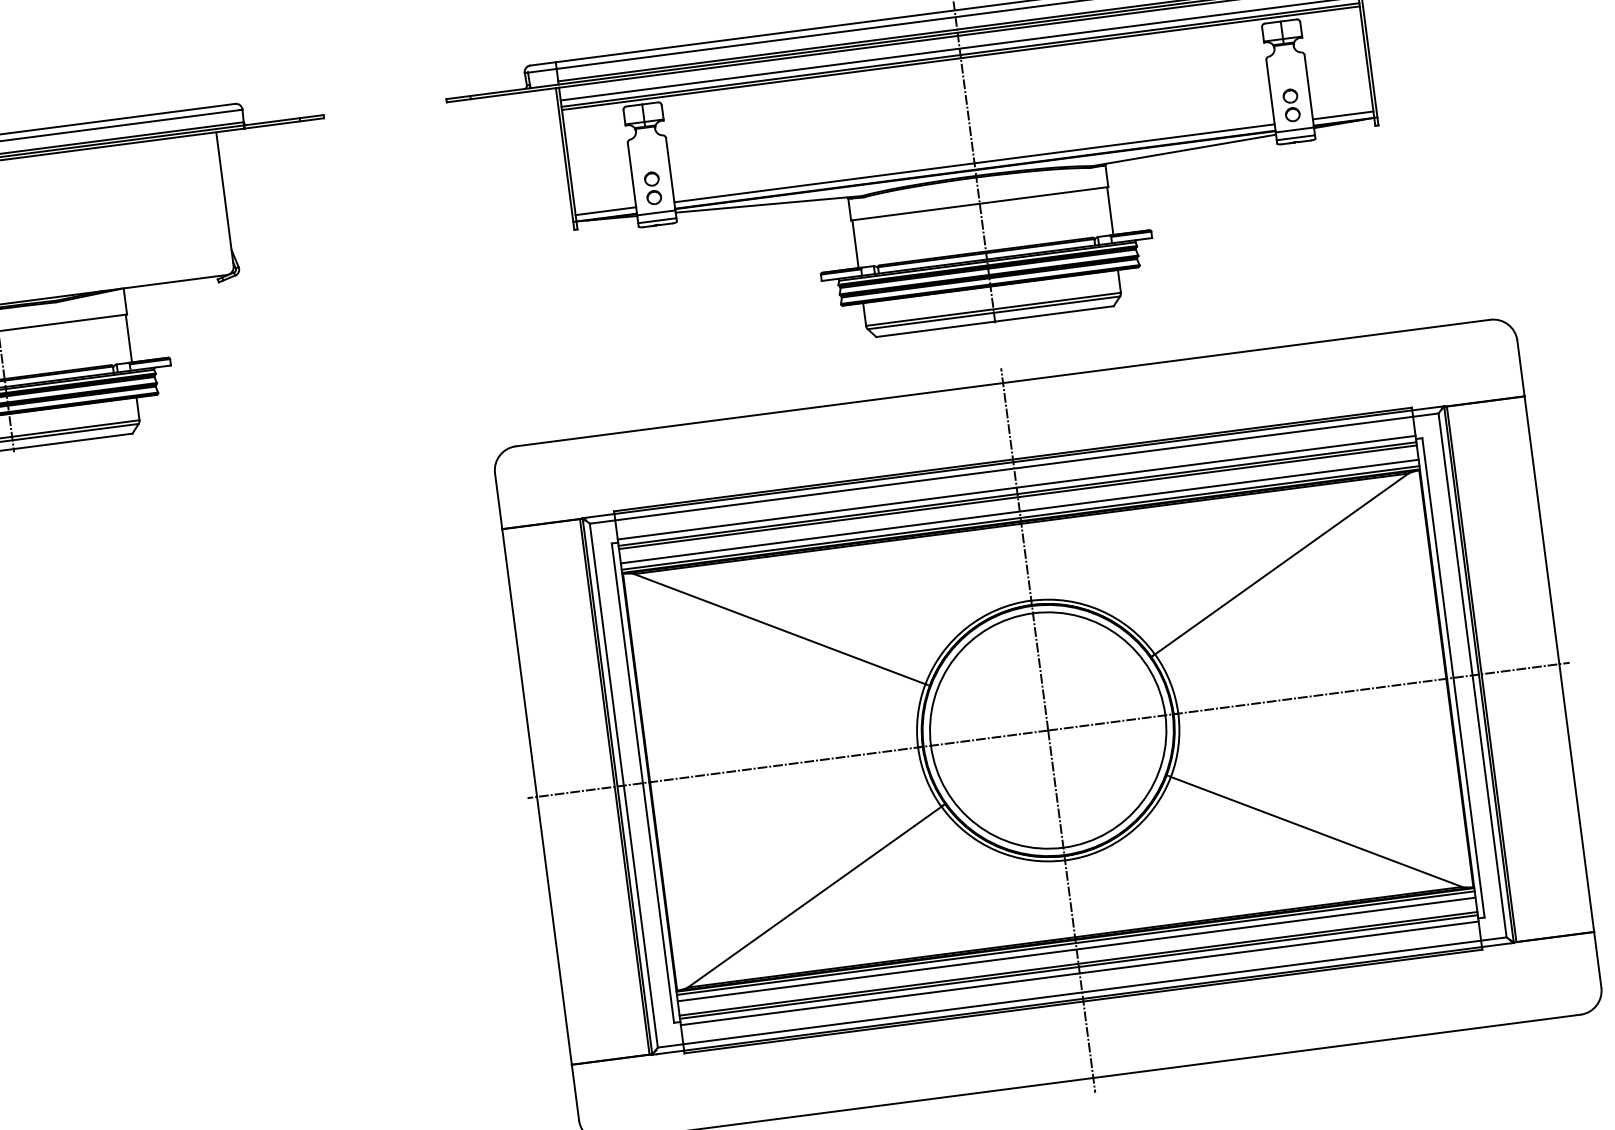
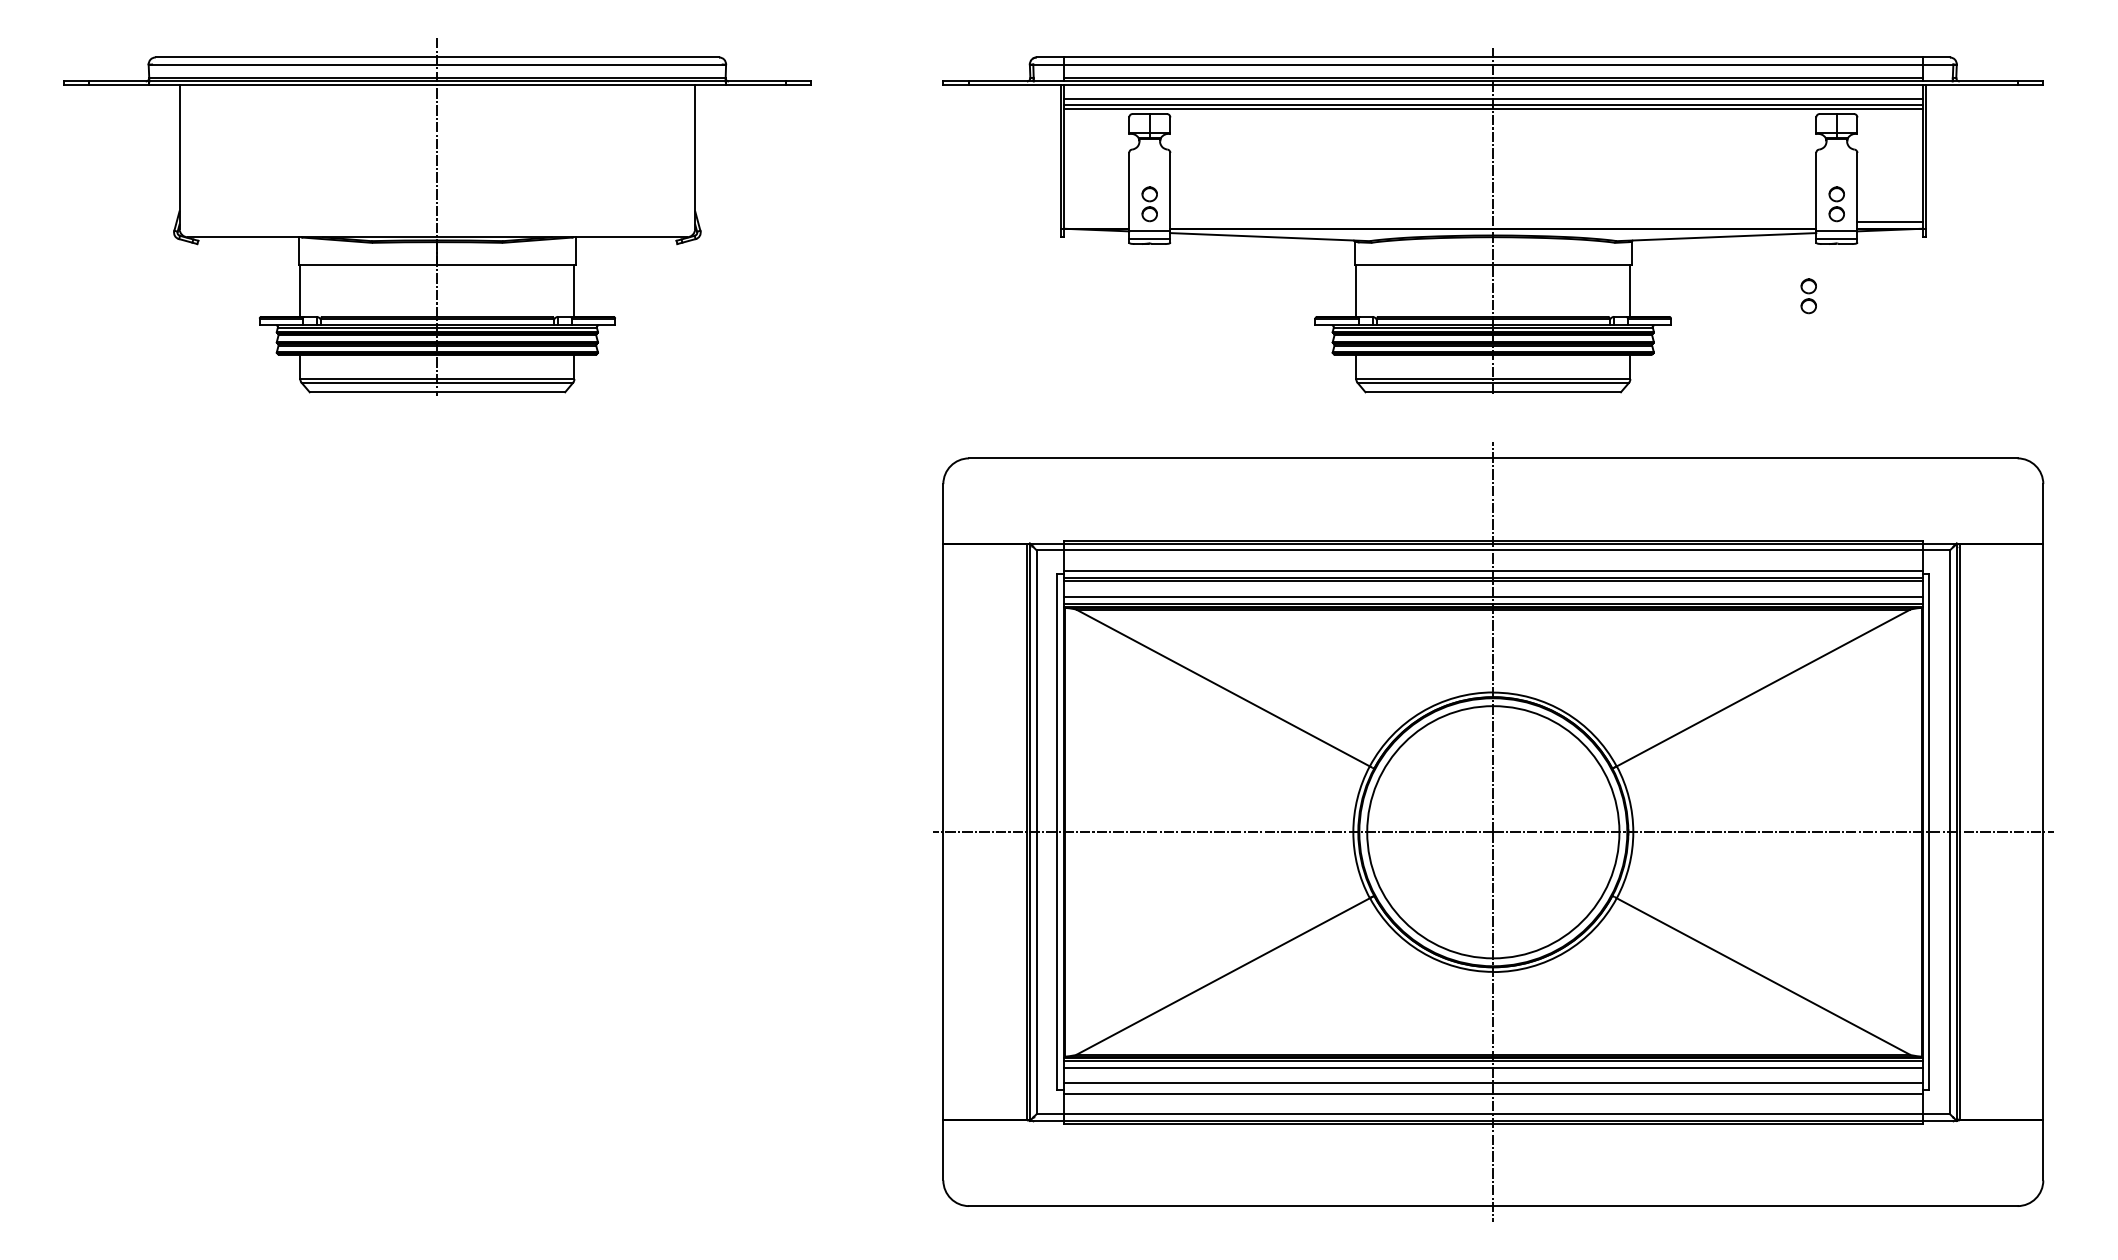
line: (974, 162) -> (1493, 221), removed
part: (1276, 194) -> (1808, 296), added
line: (605, 210) -> (1096, 221), removed
line: (1079, 966) -> (1493, 1086), removed

